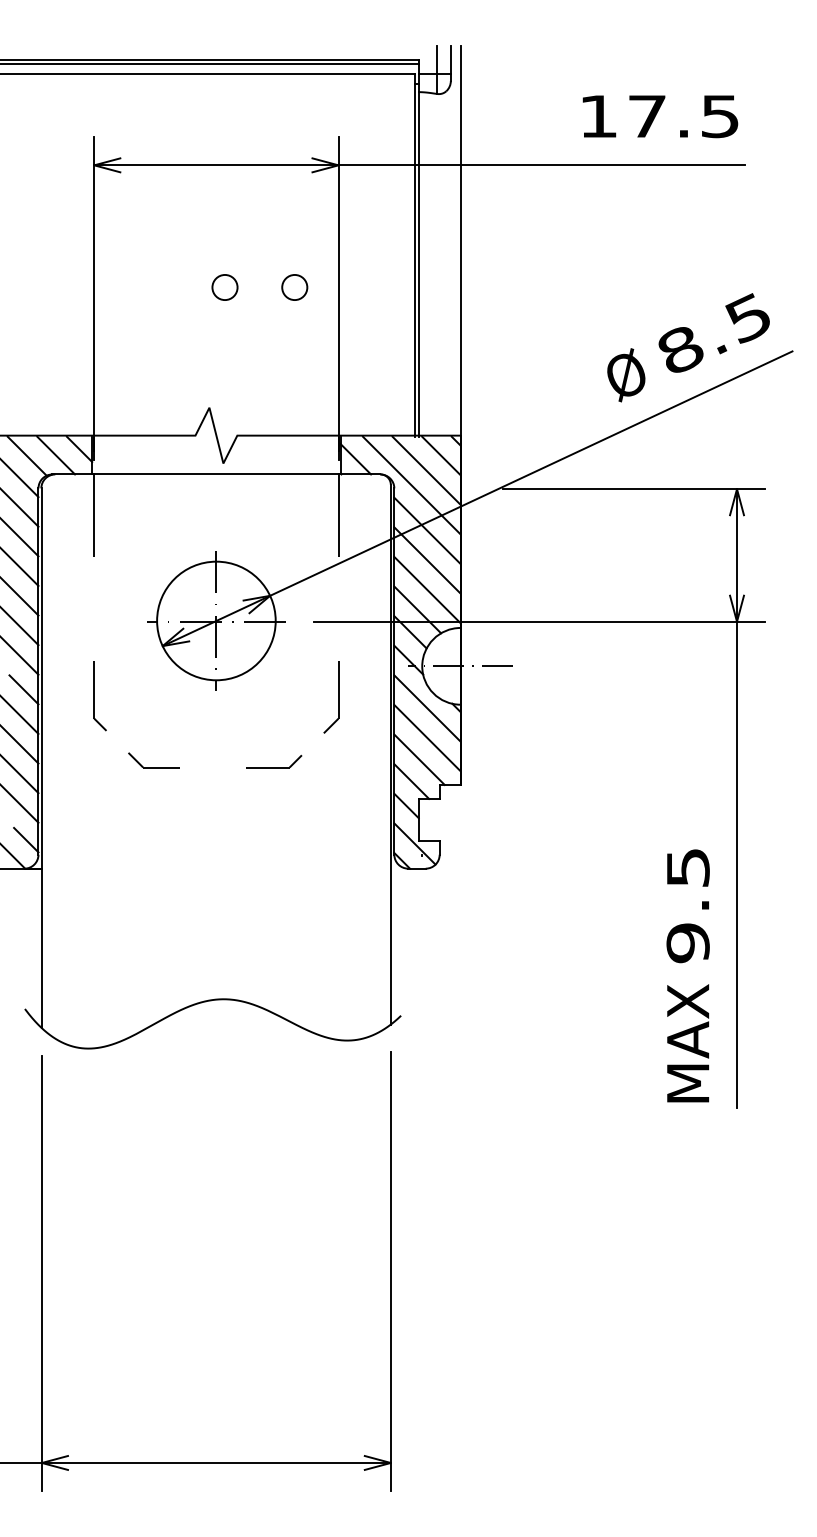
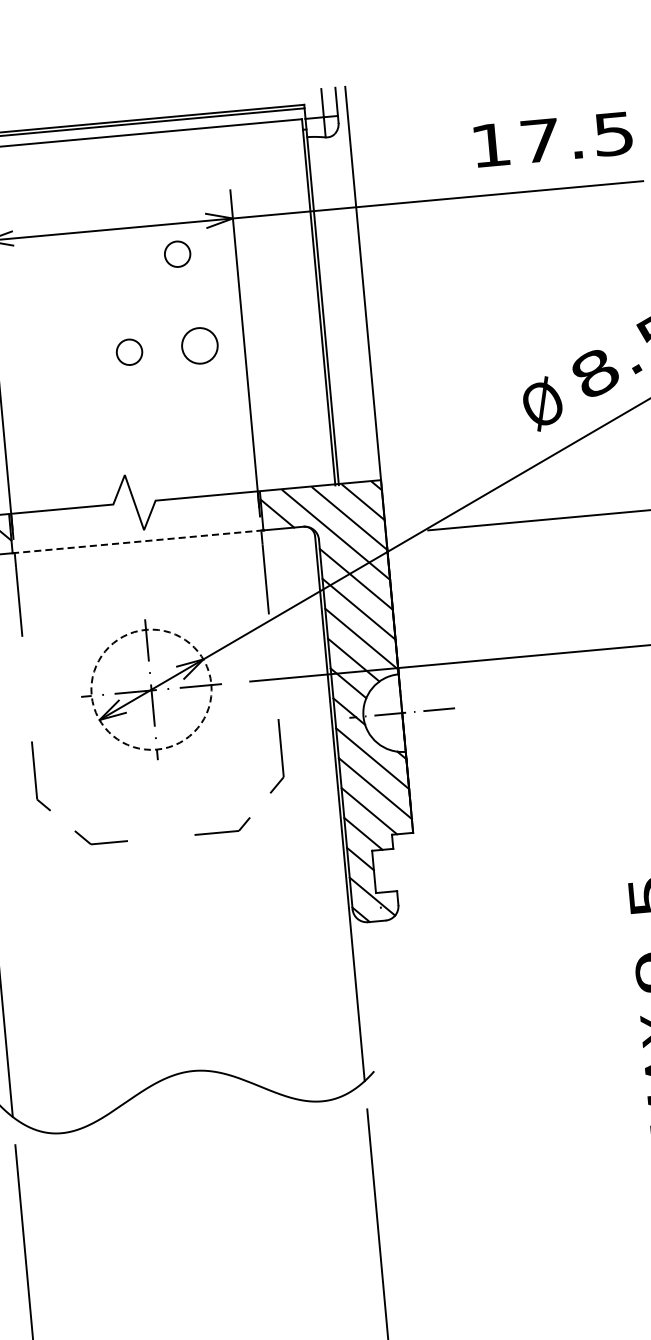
circle: (280, 195) -> (177, 254), added
circle: (294, 287) -> (199, 345), size x1.4
line: (215, 474) -> (137, 541), solid -> dashed
circle: (216, 620) -> (151, 689), solid -> dashed

